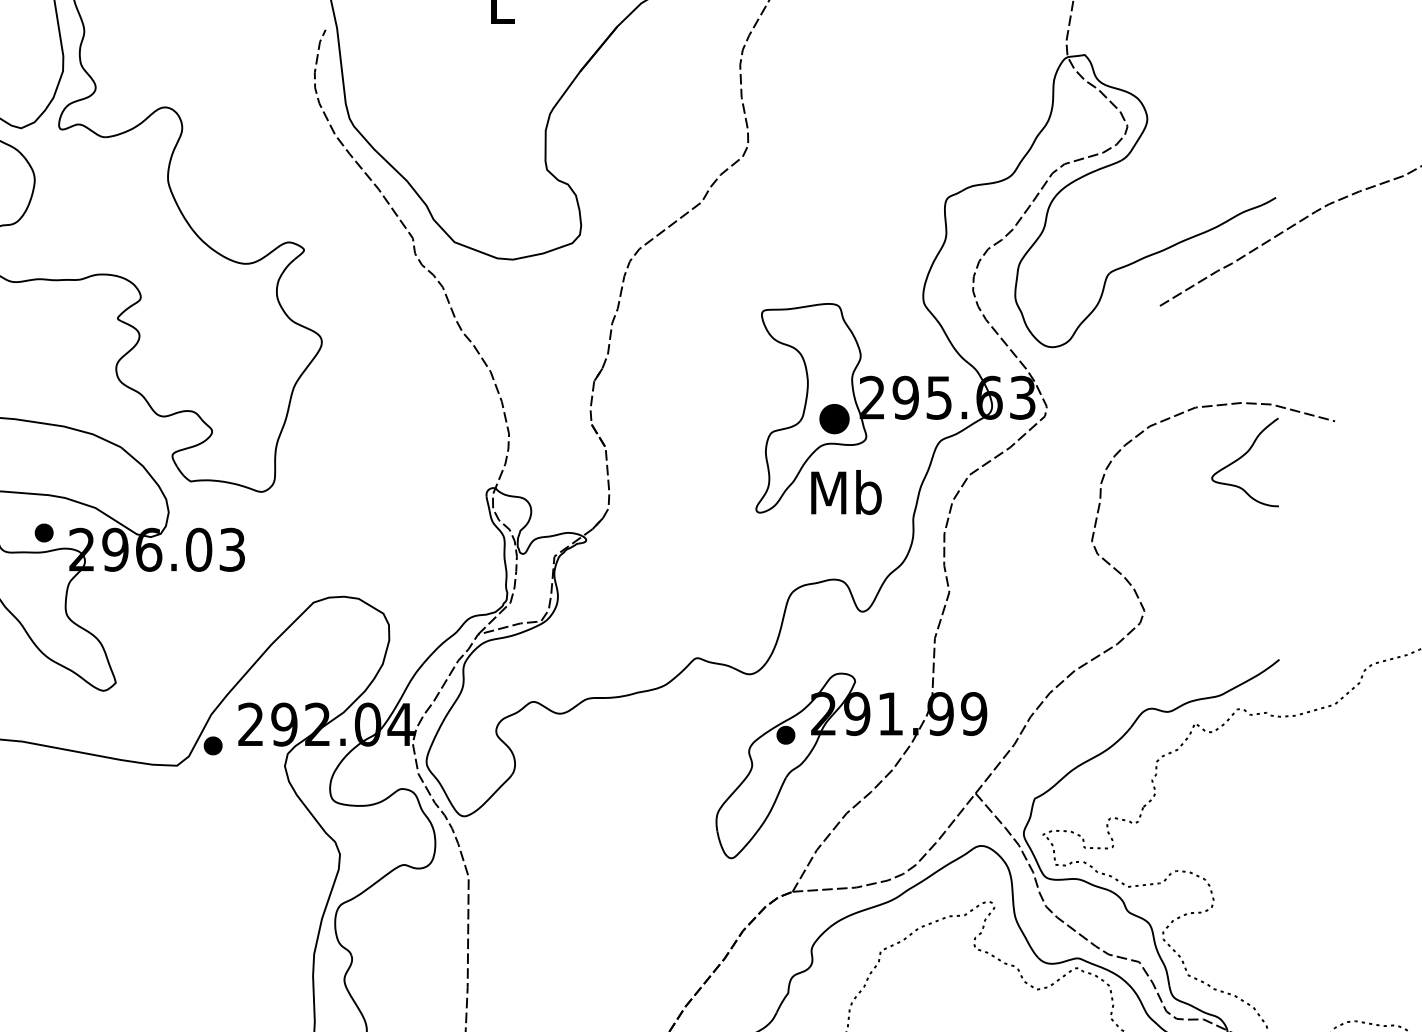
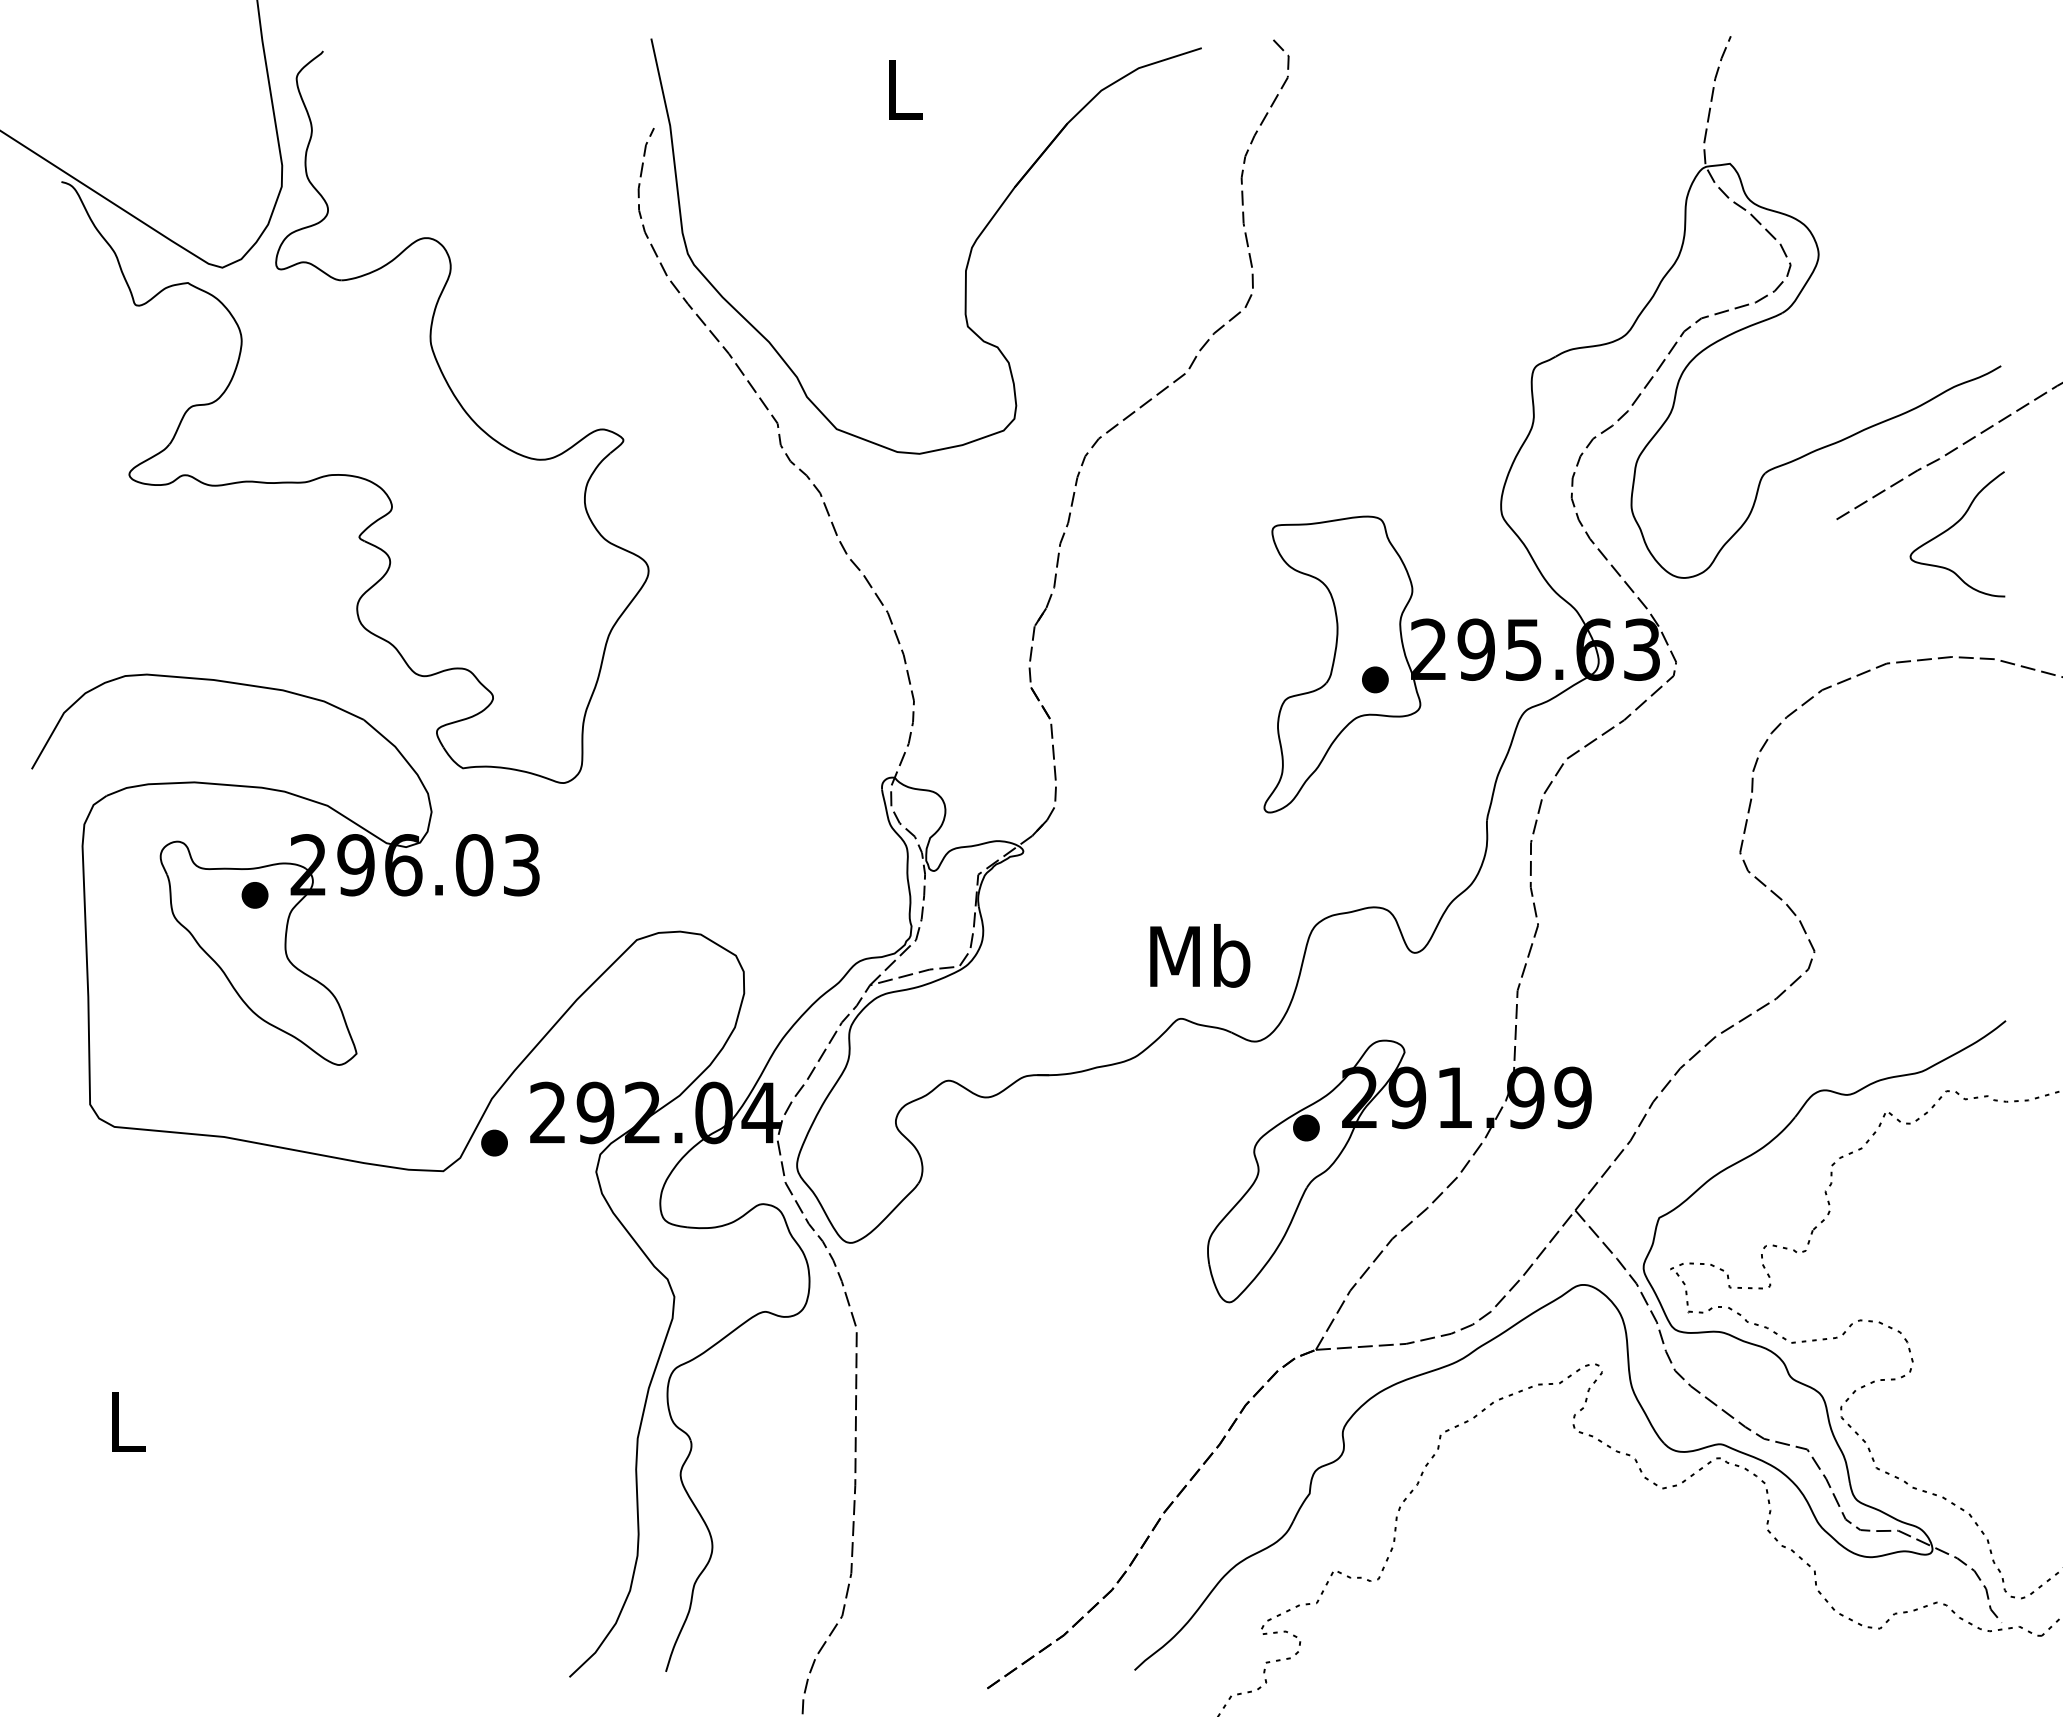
part: (834, 418) -> (1375, 679), size x0.62
curve: (1241, 458) -> (1951, 528), moved
text: (846, 492) -> (1200, 955), moved
part: (43, 533) -> (254, 895), moved

